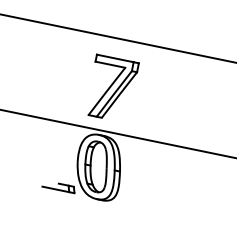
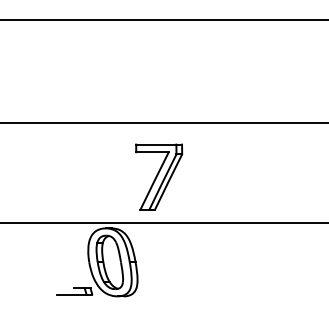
part: (112, 88) -> (159, 176), moved

